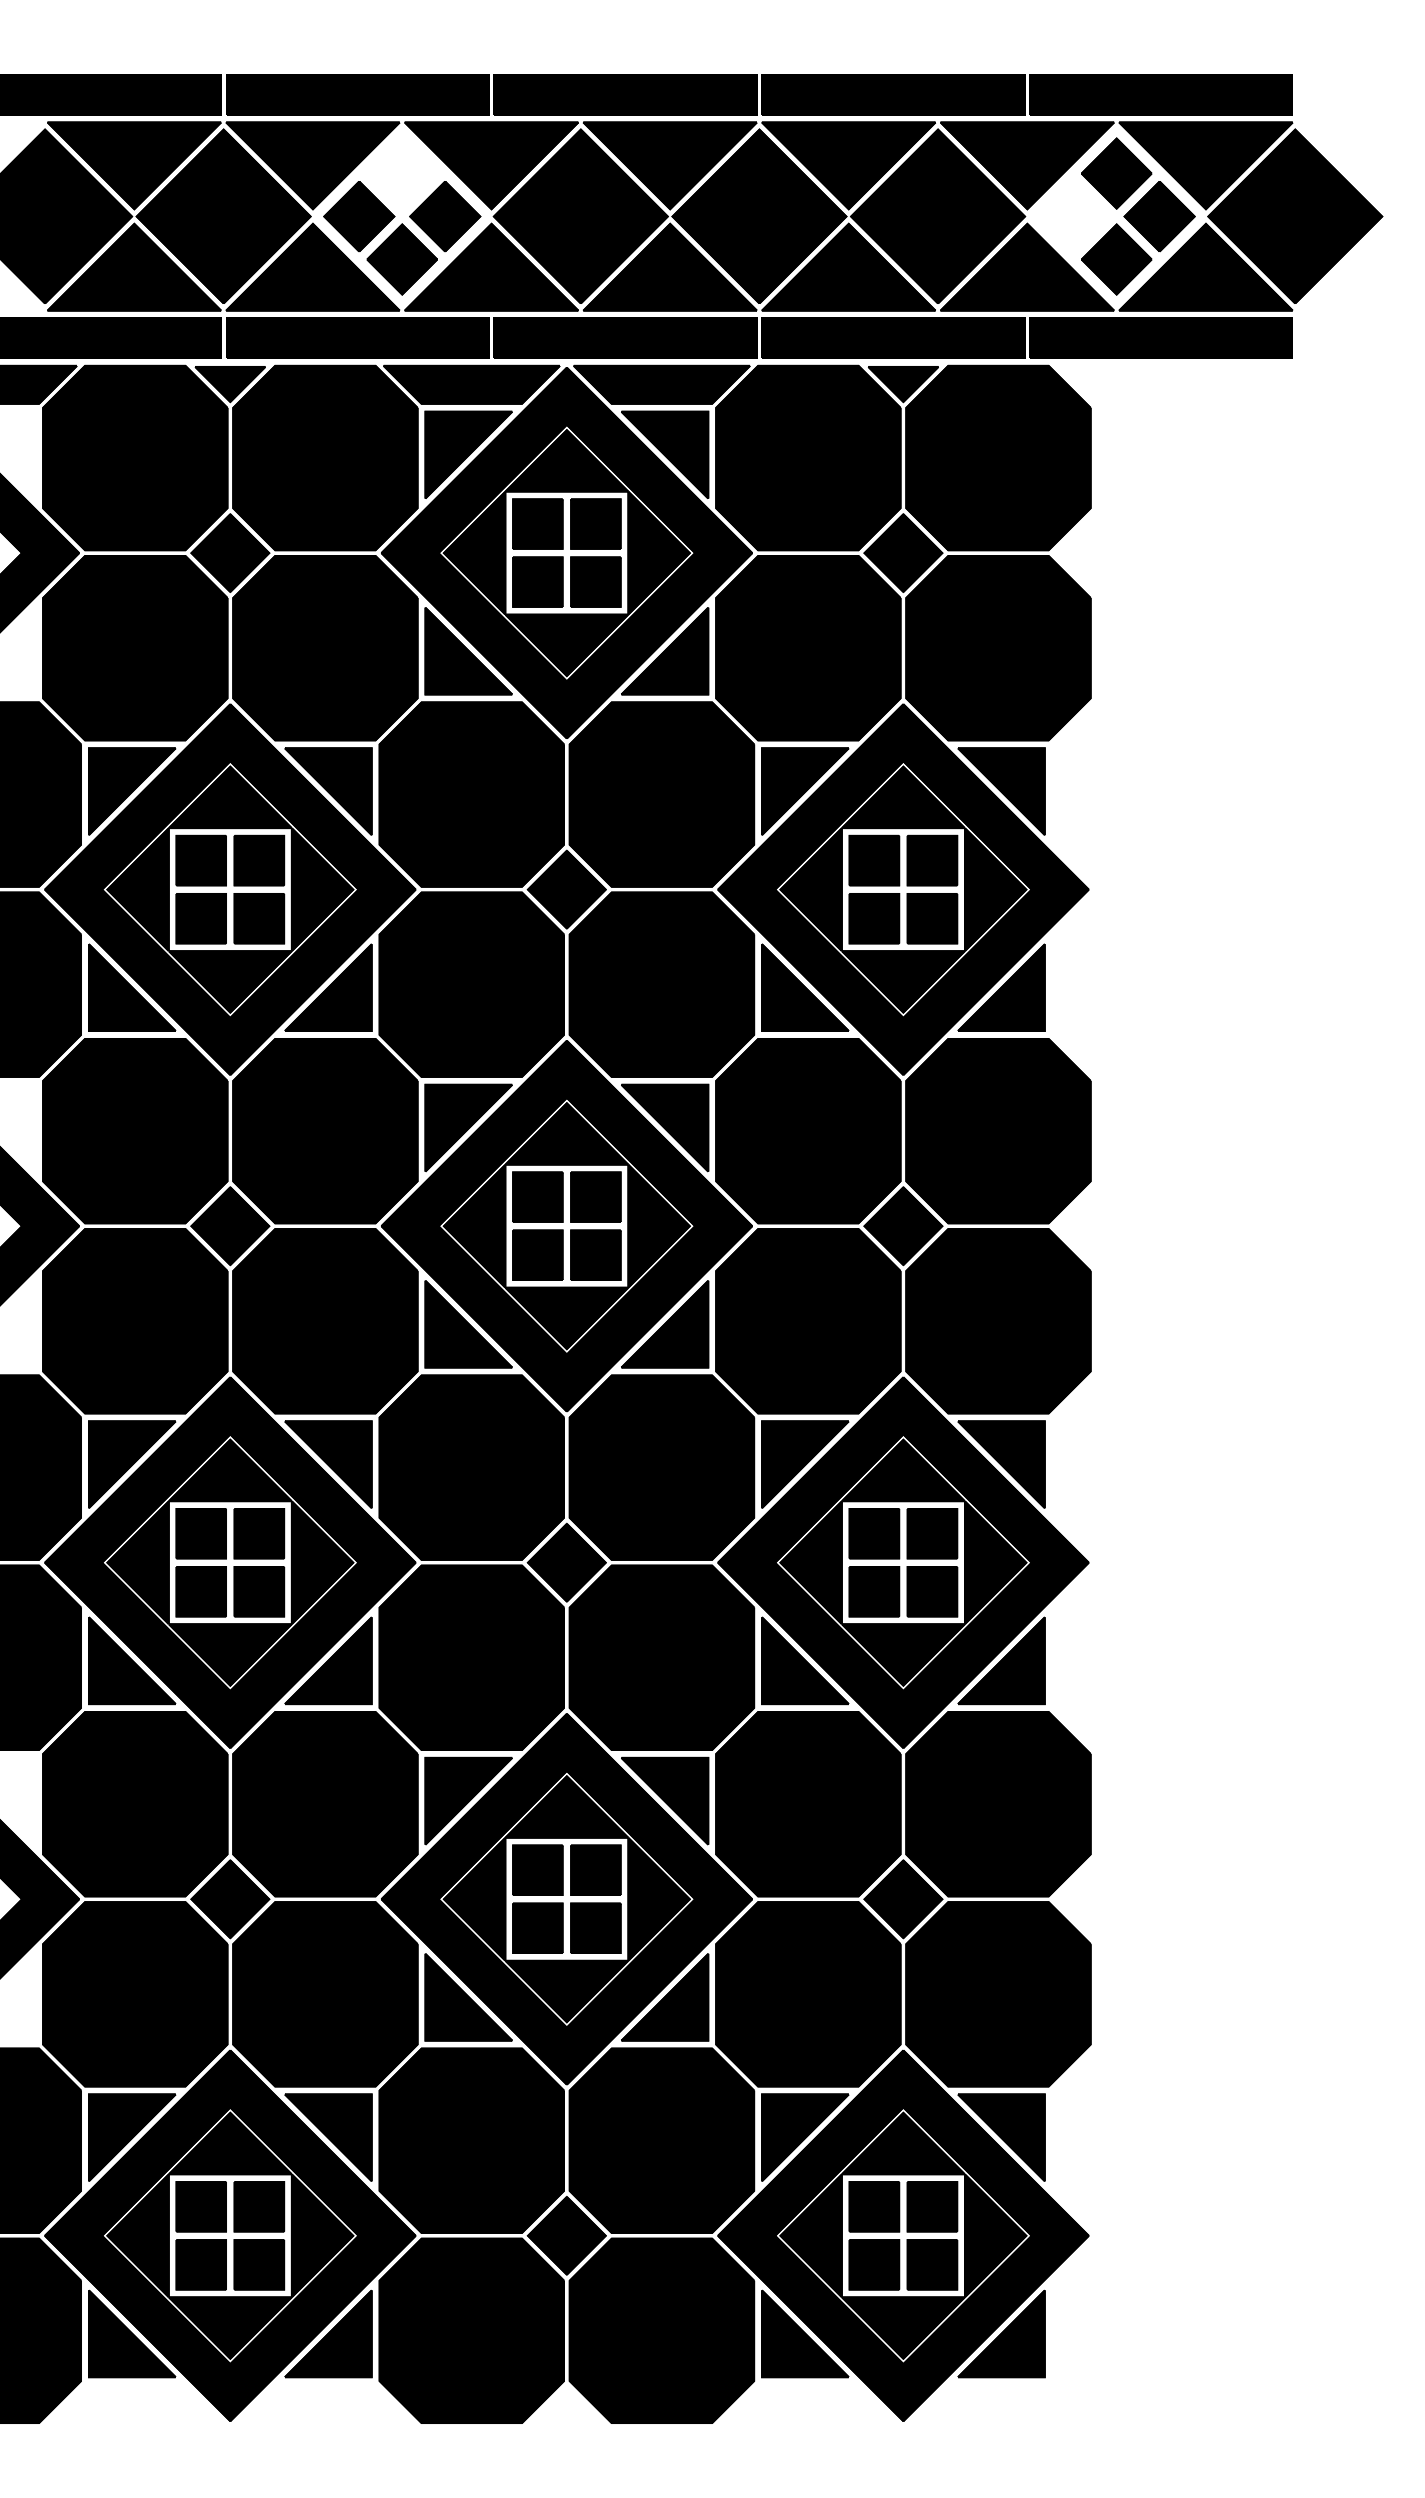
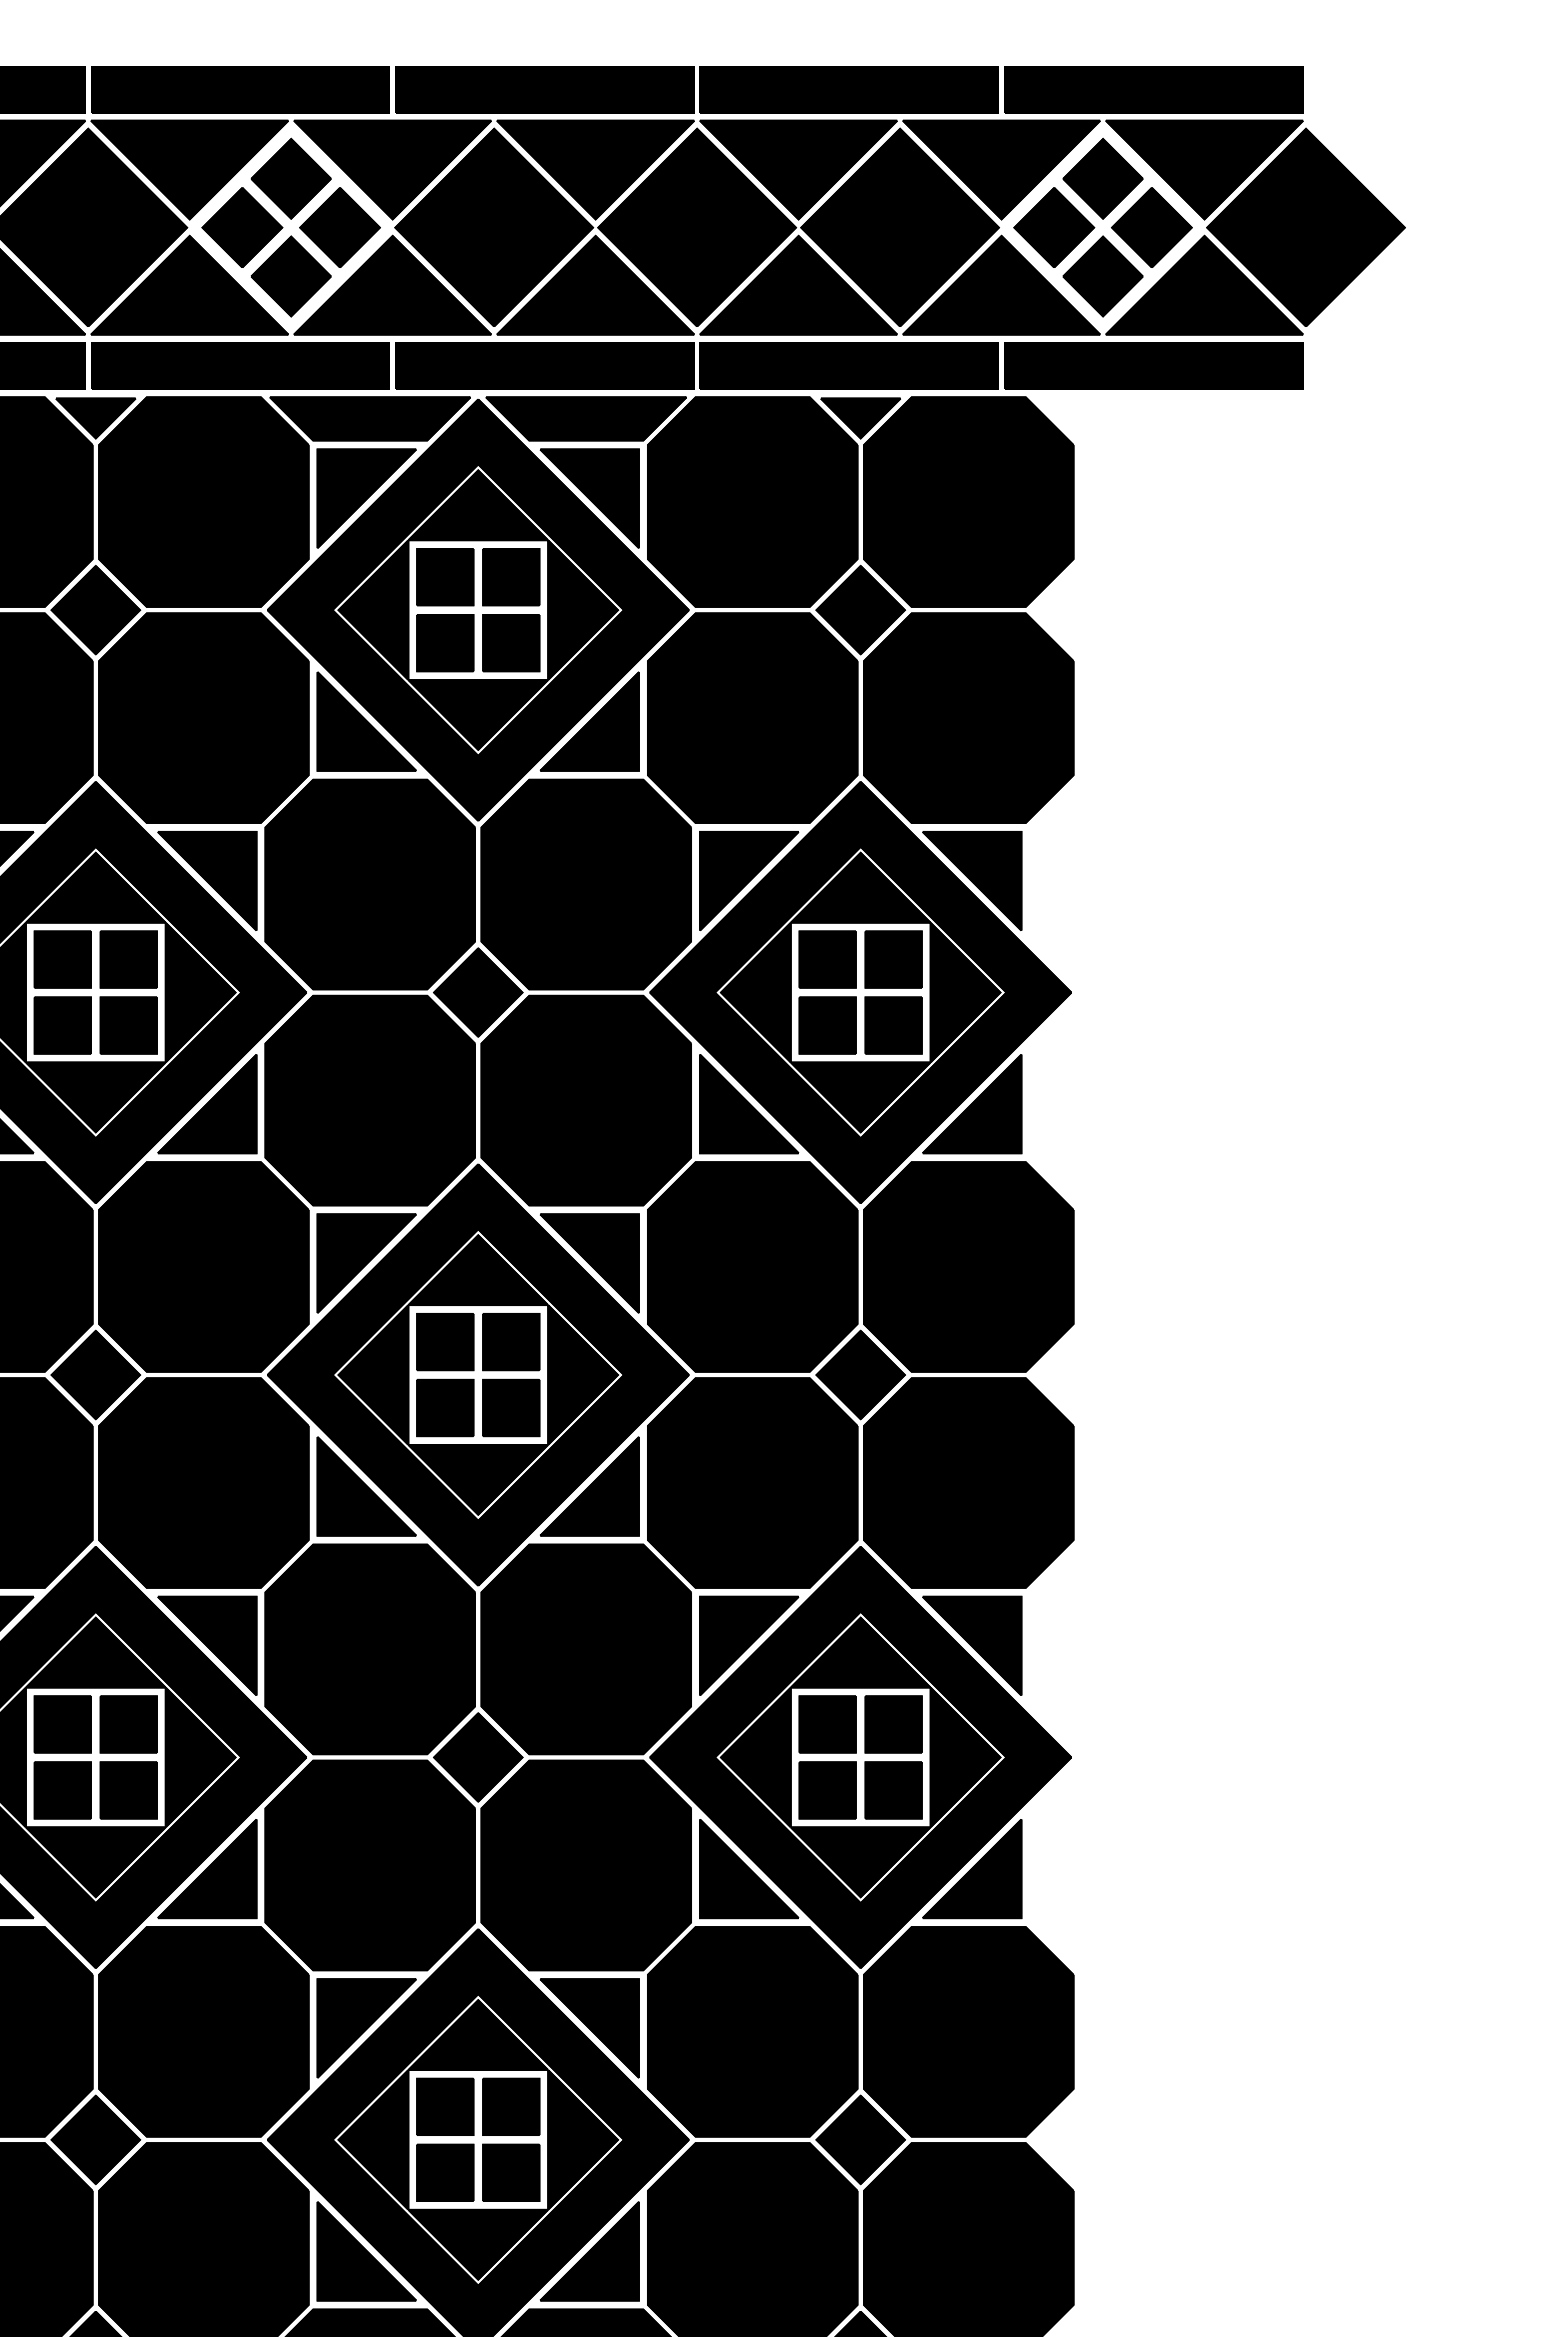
part: (401, 173) -> (290, 178), added
part: (1073, 216) -> (1053, 227), added

